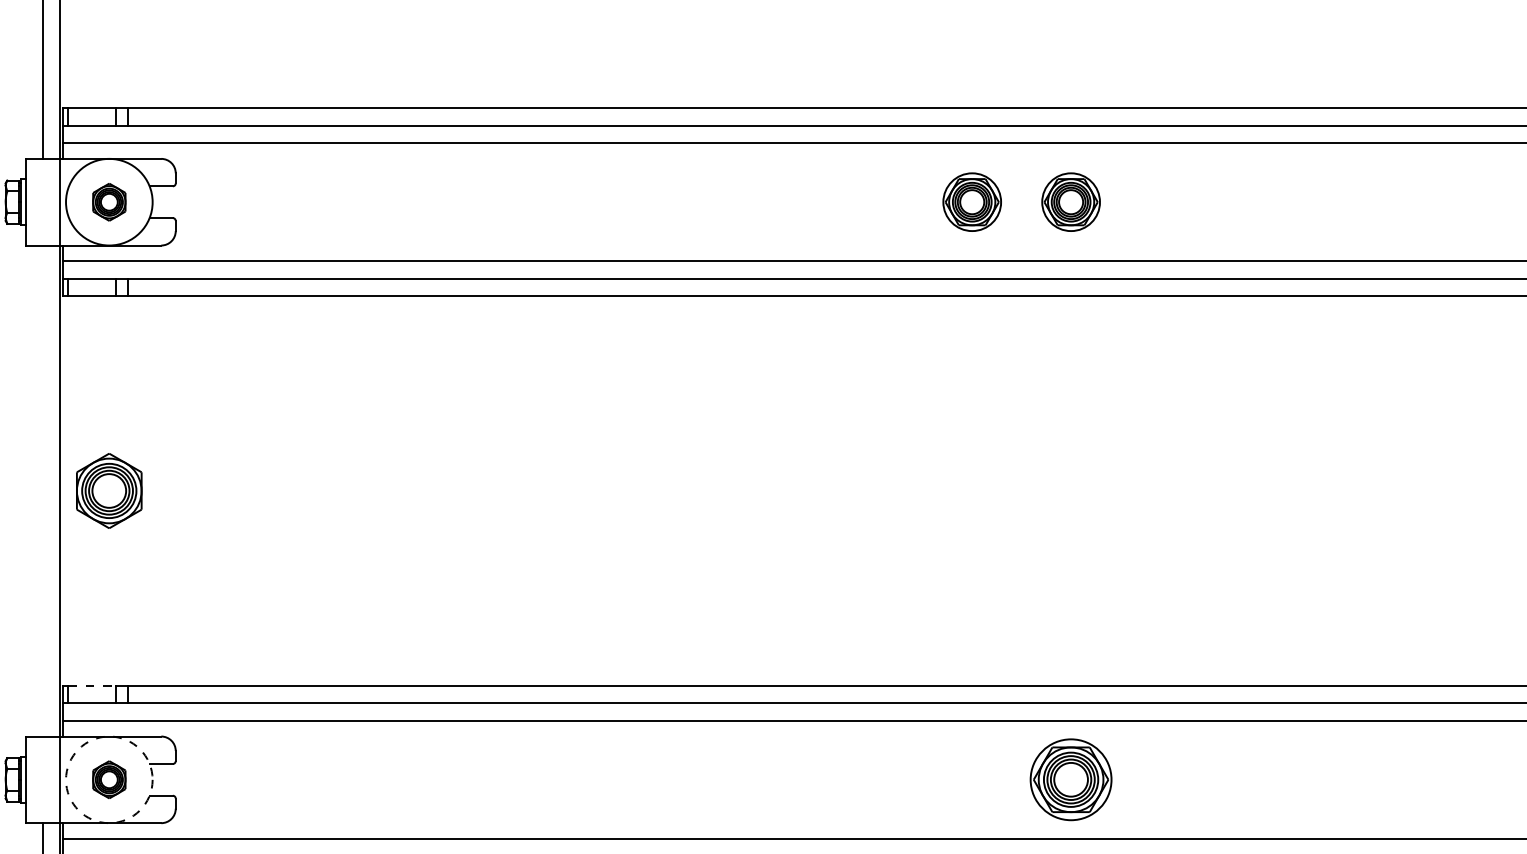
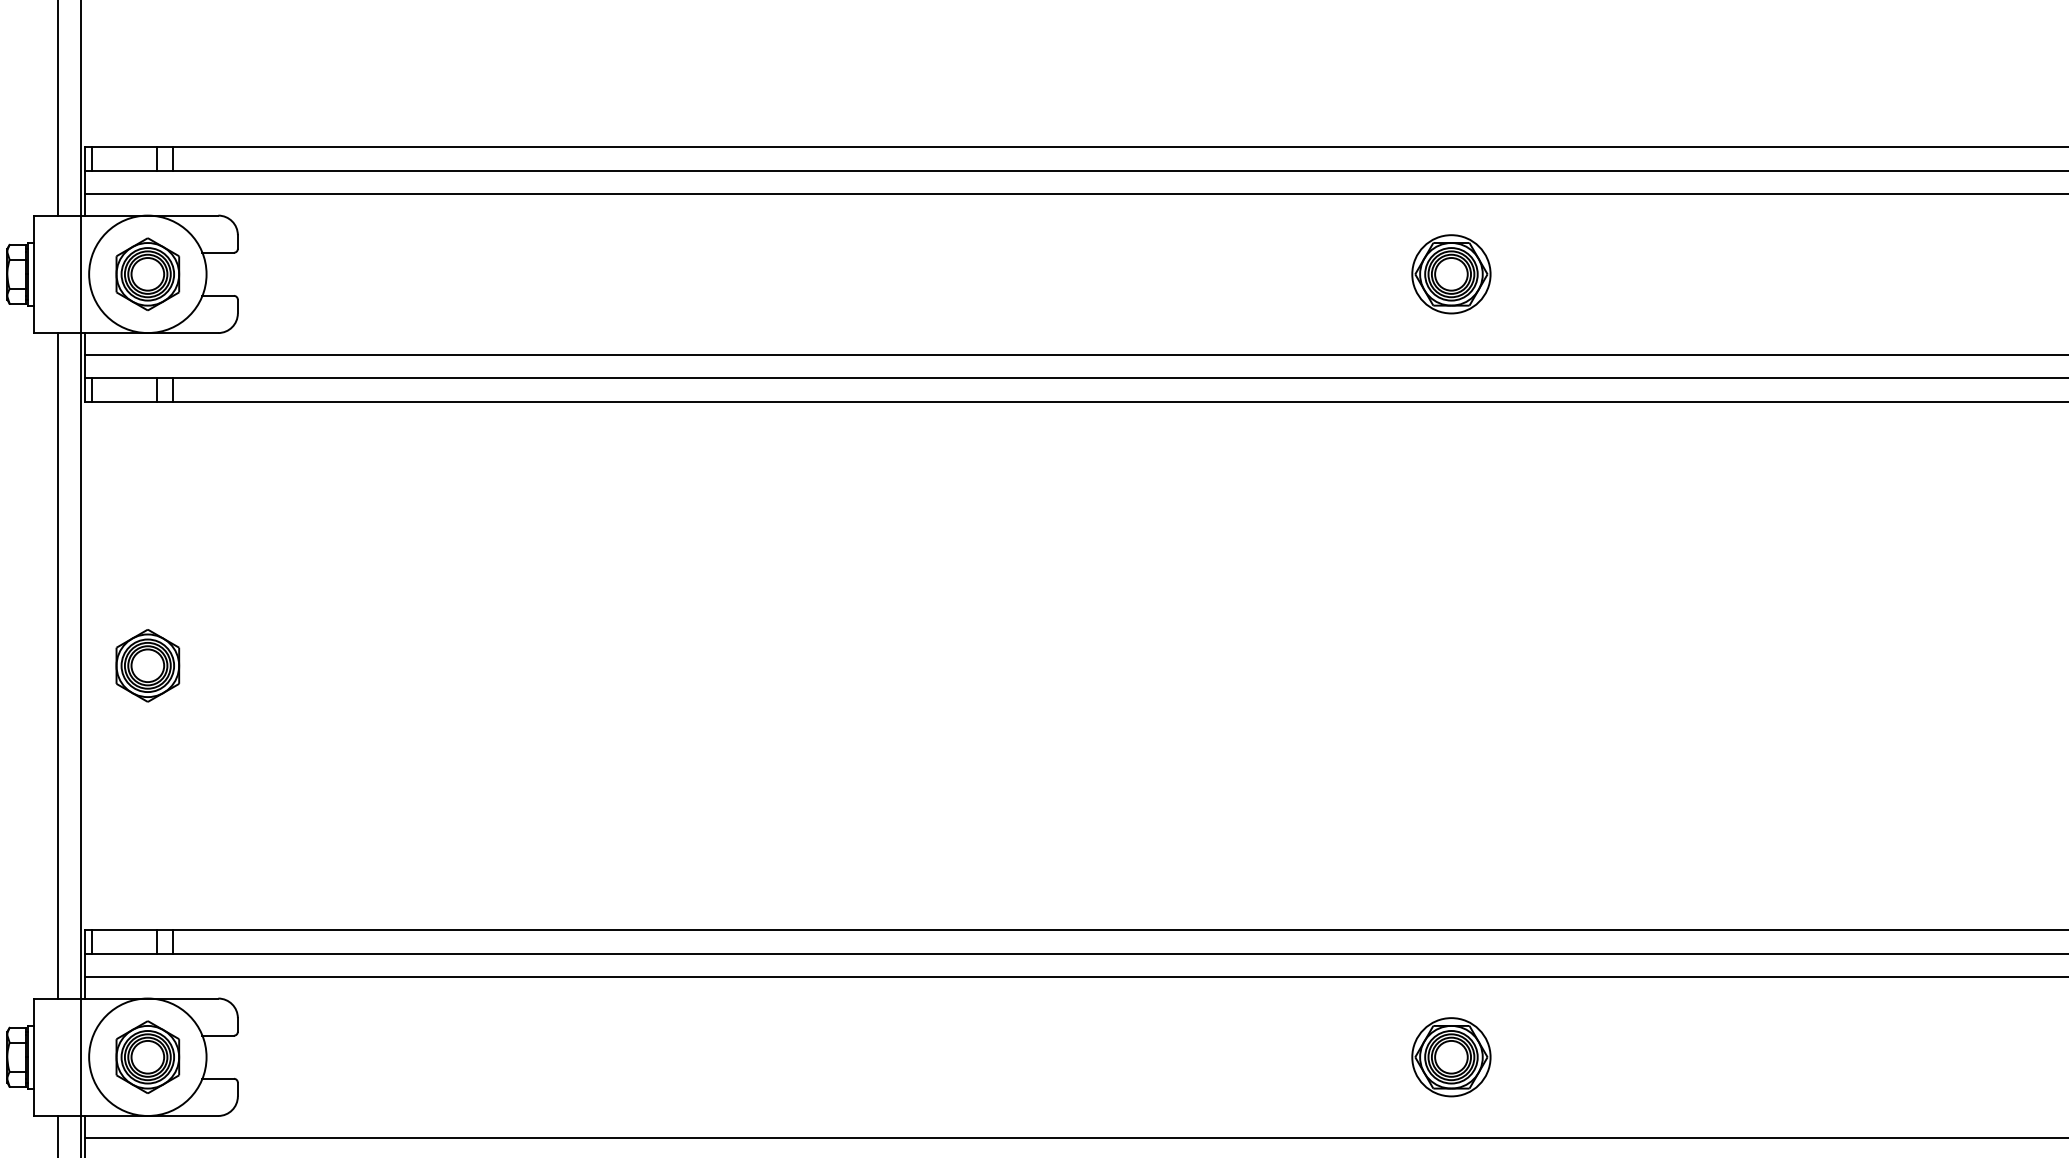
part: (109, 202) -> (147, 274), size x1.43
part: (972, 202) -> (1317, 274), removed
line: (42, 490) -> (57, 665), added
part: (109, 490) -> (147, 665), size x0.71
line: (92, 686) -> (124, 930), dashed -> solid
circle: (109, 779) -> (147, 1056), dashed -> solid
part: (109, 779) -> (147, 1056), size x1.43
part: (1071, 780) -> (1451, 1057), size x0.71

